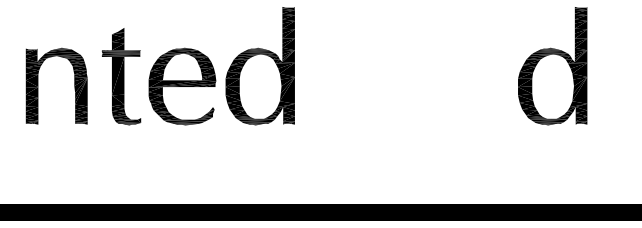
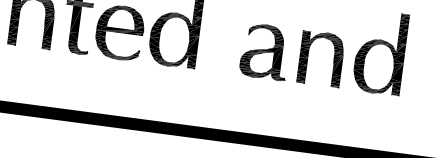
part: (488, 85) -> (333, 60), added
part: (390, 86) -> (265, 51), added

